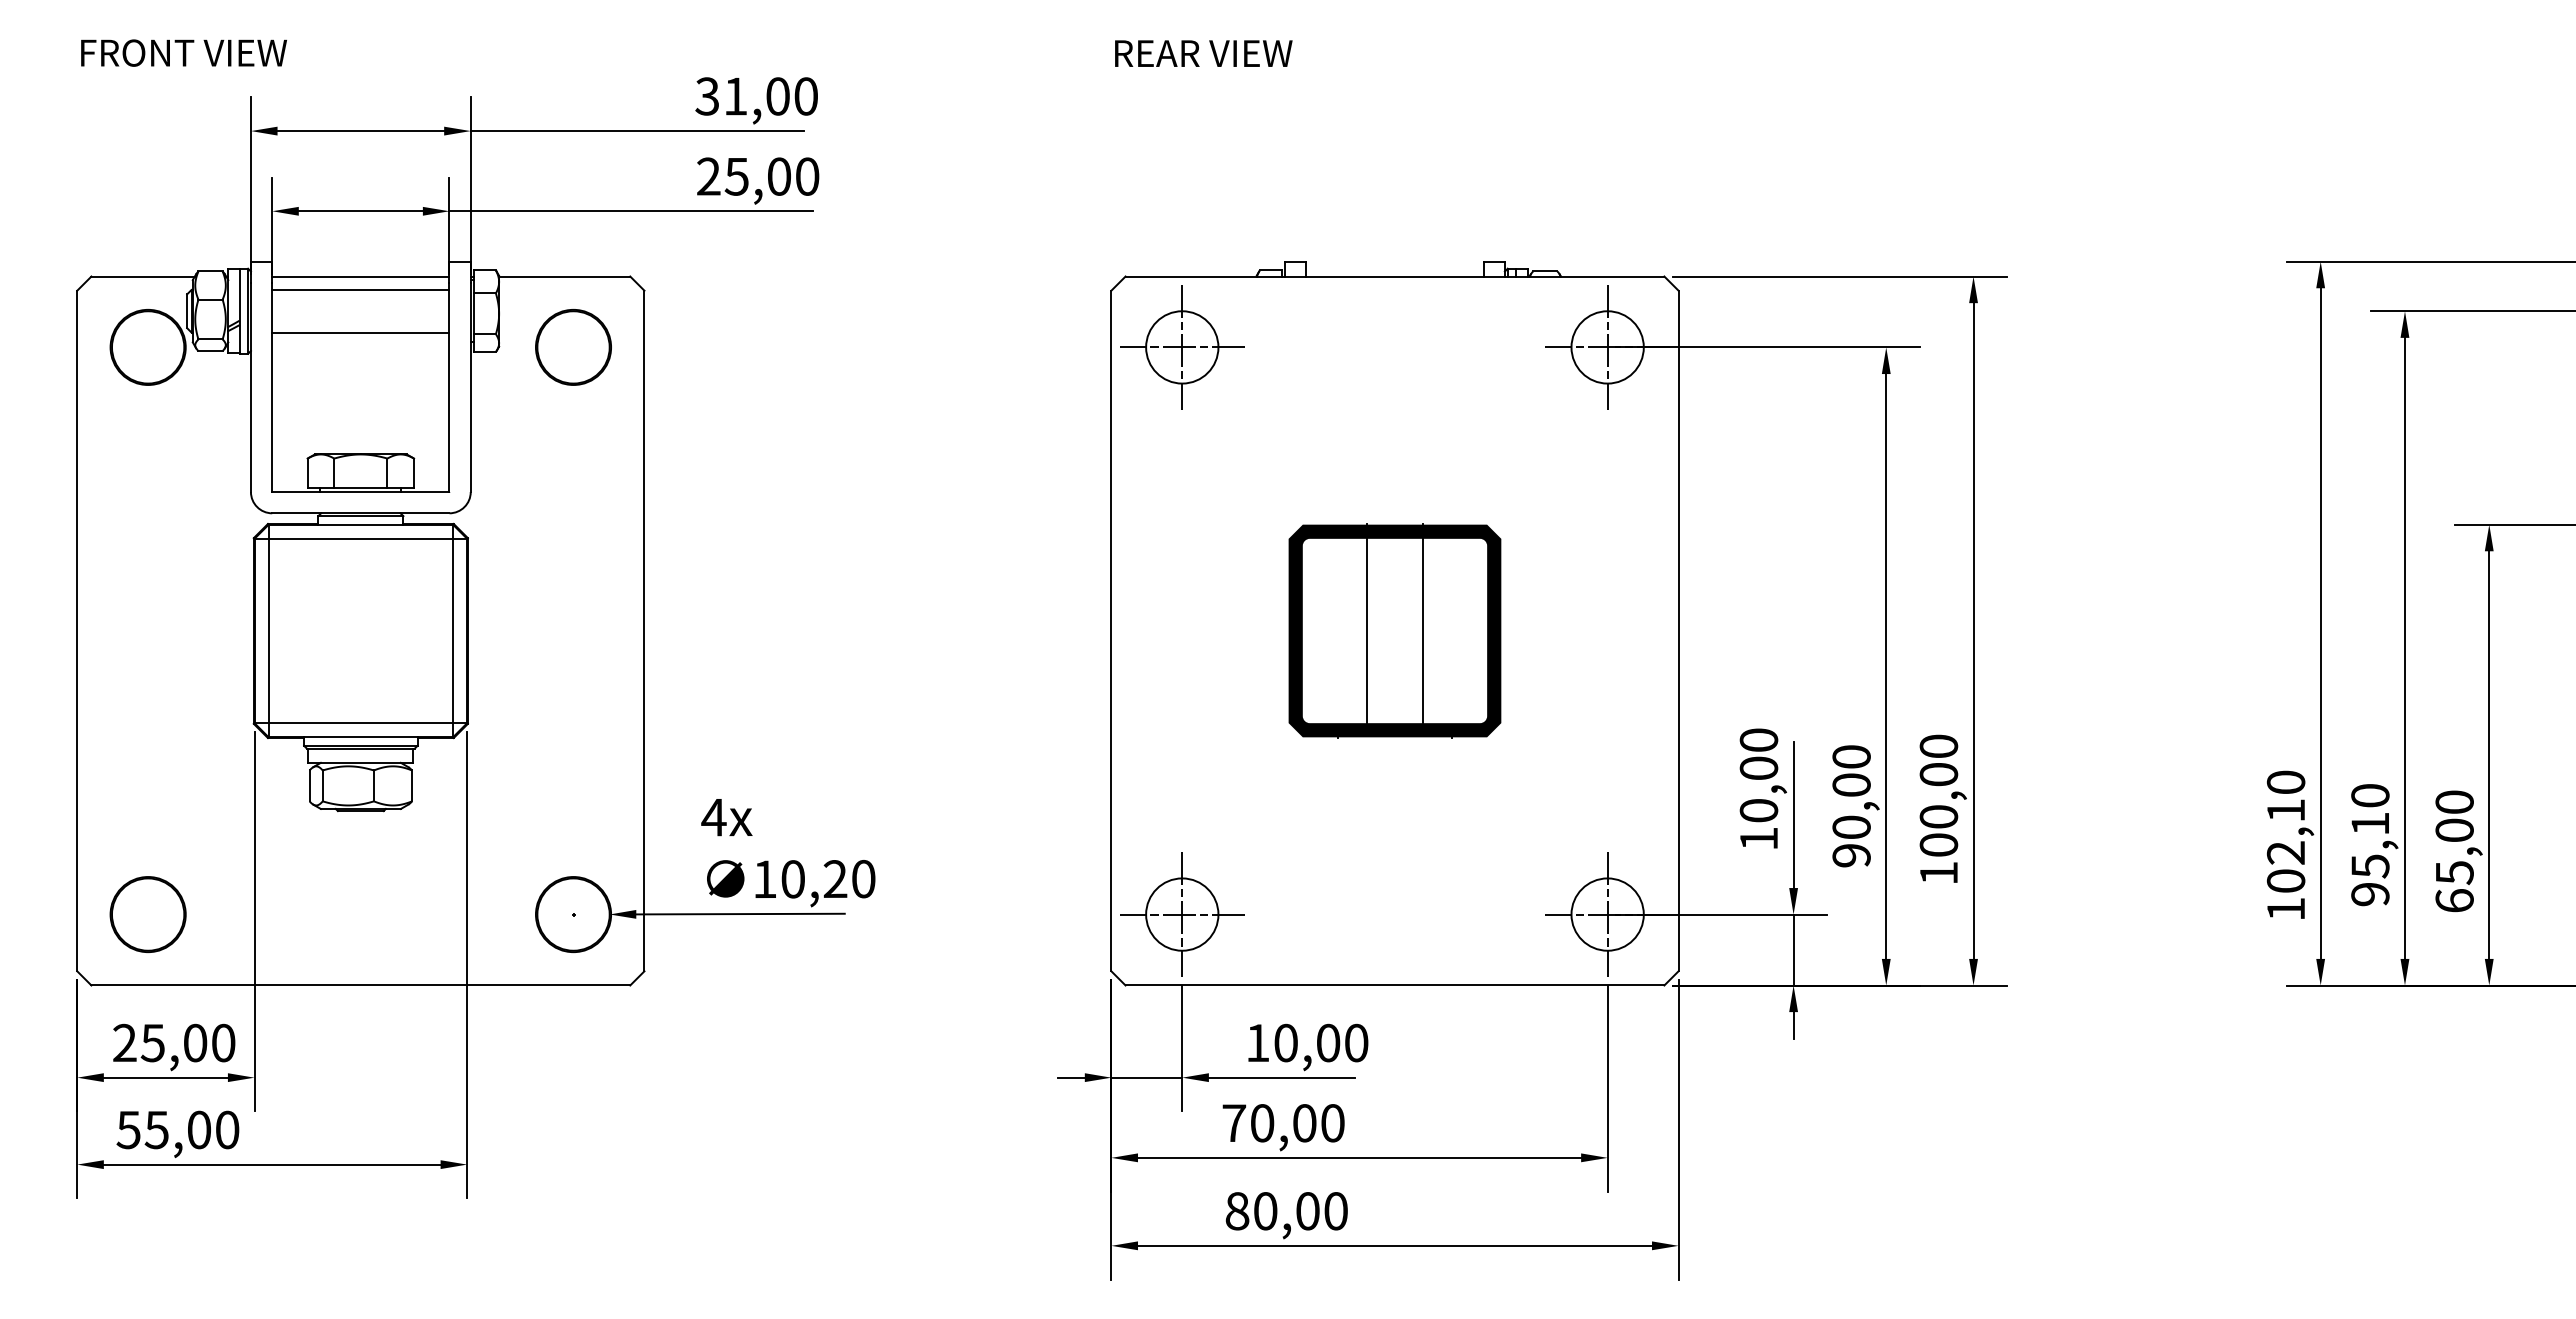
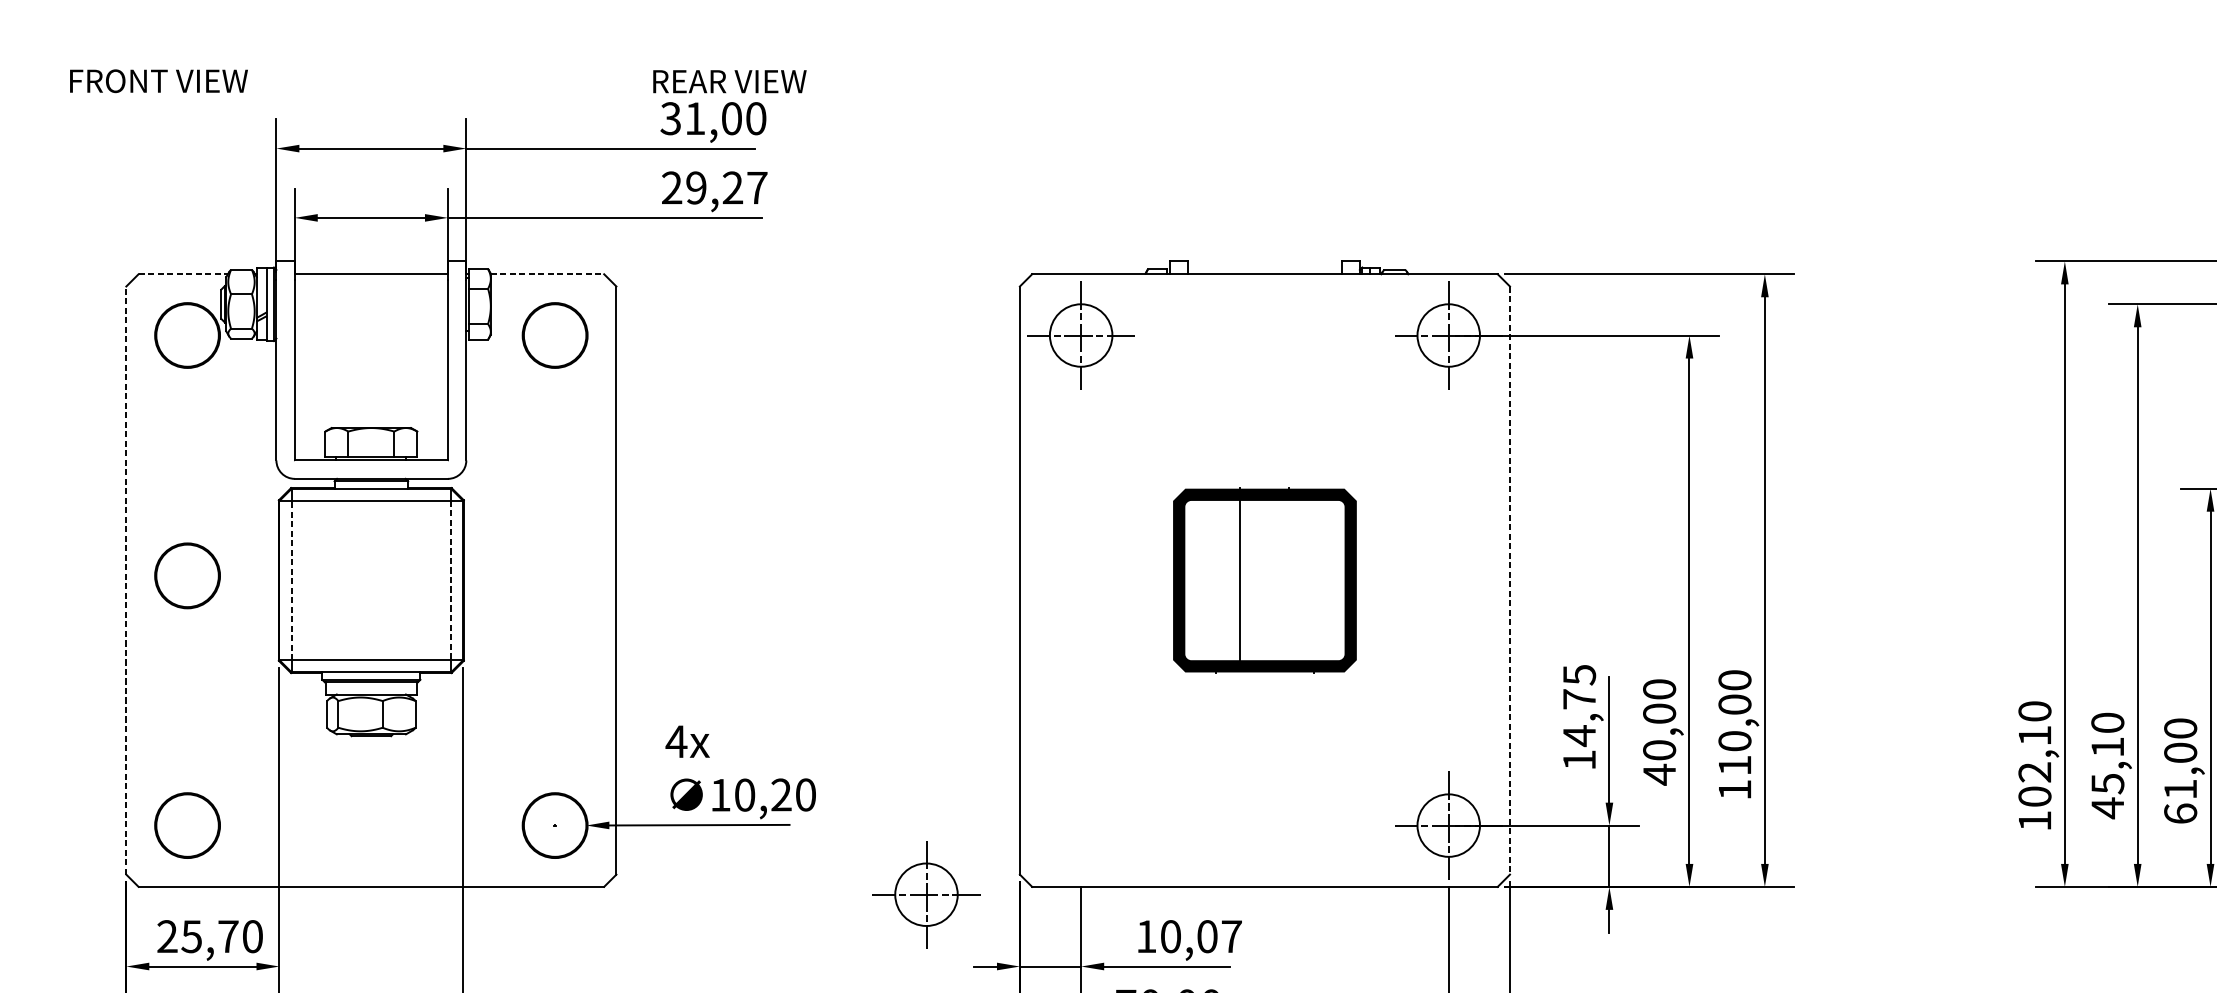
text: (183, 52) -> (158, 80), moved
text: (1203, 53) -> (729, 81), moved
text: (771, 176) -> (726, 187), 25,00 -> 29,27
line: (143, 276) -> (183, 274), solid -> dashed
line: (564, 276) -> (547, 274), solid -> dashed
line: (360, 290) -> (371, 286), removed
line: (360, 332) -> (371, 322), removed
circle: (147, 625) -> (187, 575), added
line: (77, 630) -> (126, 580), solid -> dashed
line: (268, 630) -> (291, 580), solid -> dashed
line: (1423, 630) -> (1289, 580), removed
line: (453, 631) -> (451, 581), solid -> dashed
line: (1678, 631) -> (1509, 581), solid -> dashed
text: (1758, 775) -> (1579, 705), 10,00 -> 14,75
text: (1938, 844) -> (1734, 765), 100,00 -> 110,00
text: (1851, 855) -> (1659, 774), 90,00 -> 40,00
text: (2454, 873) -> (2180, 790), 65,00 -> 61,00
text: (2370, 894) -> (2107, 808), 95,10 -> 45,10
part: (1182, 914) -> (926, 894), moved
text: (195, 1042) -> (228, 936), 25,00 -> 25,70
text: (1356, 1042) -> (1231, 936), 10,00 -> 10,07

